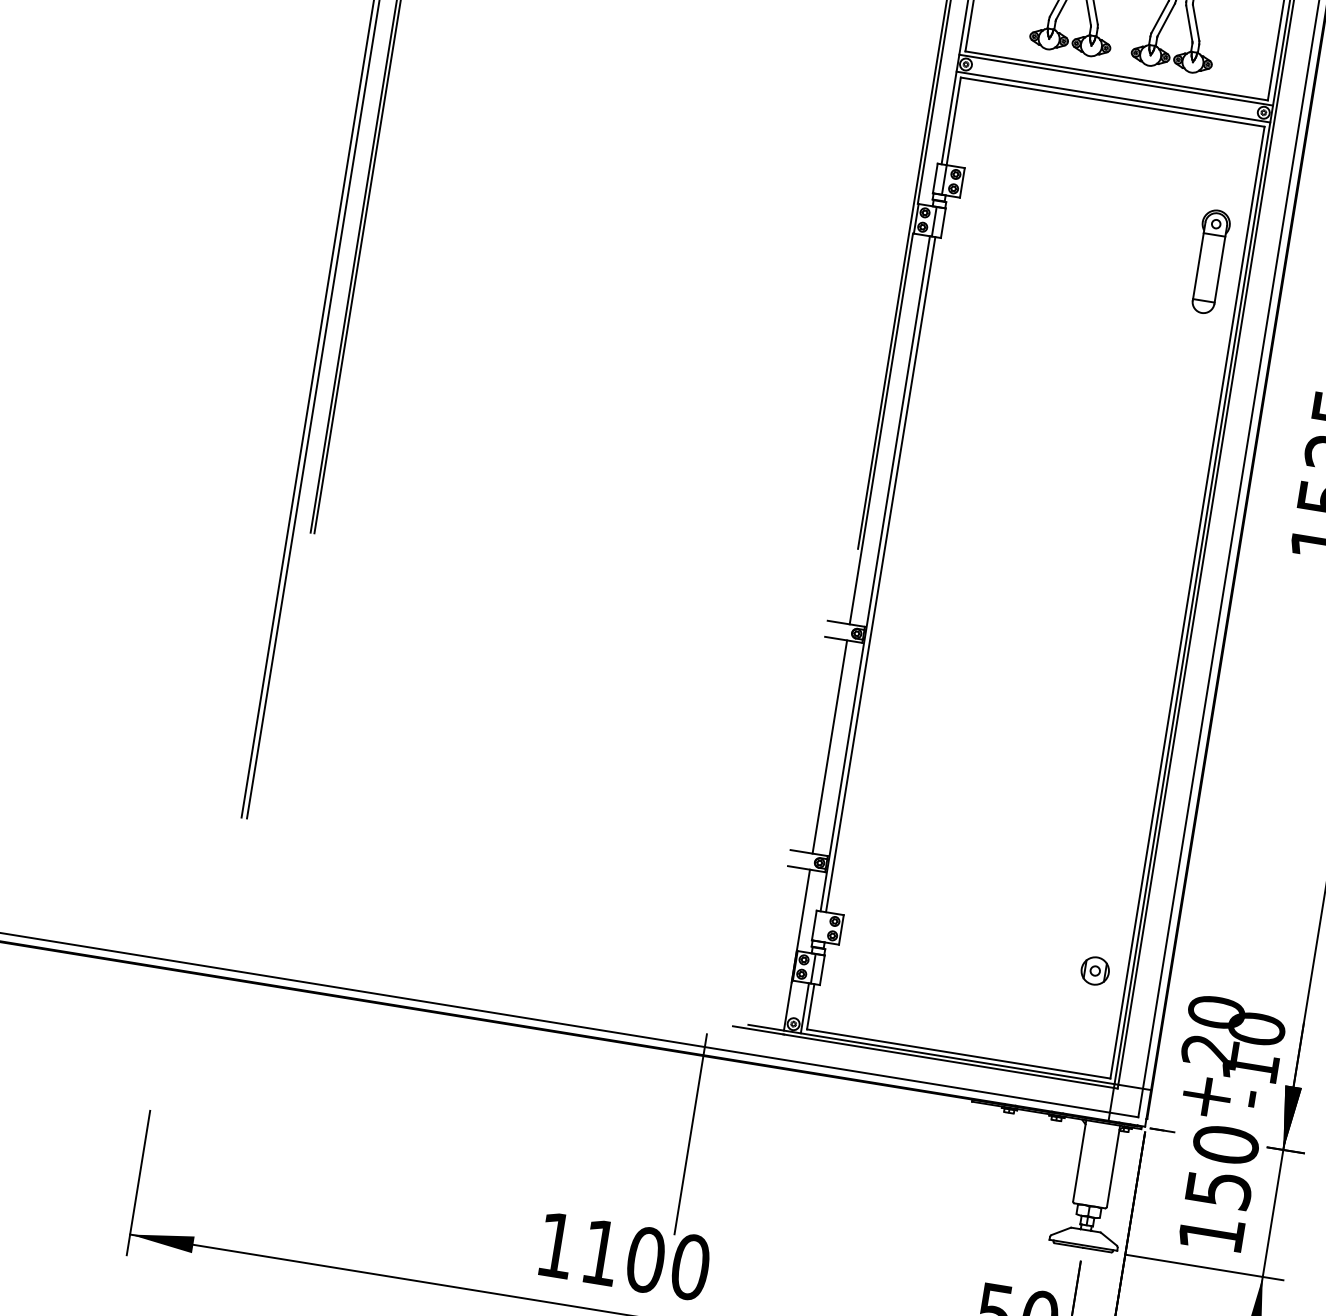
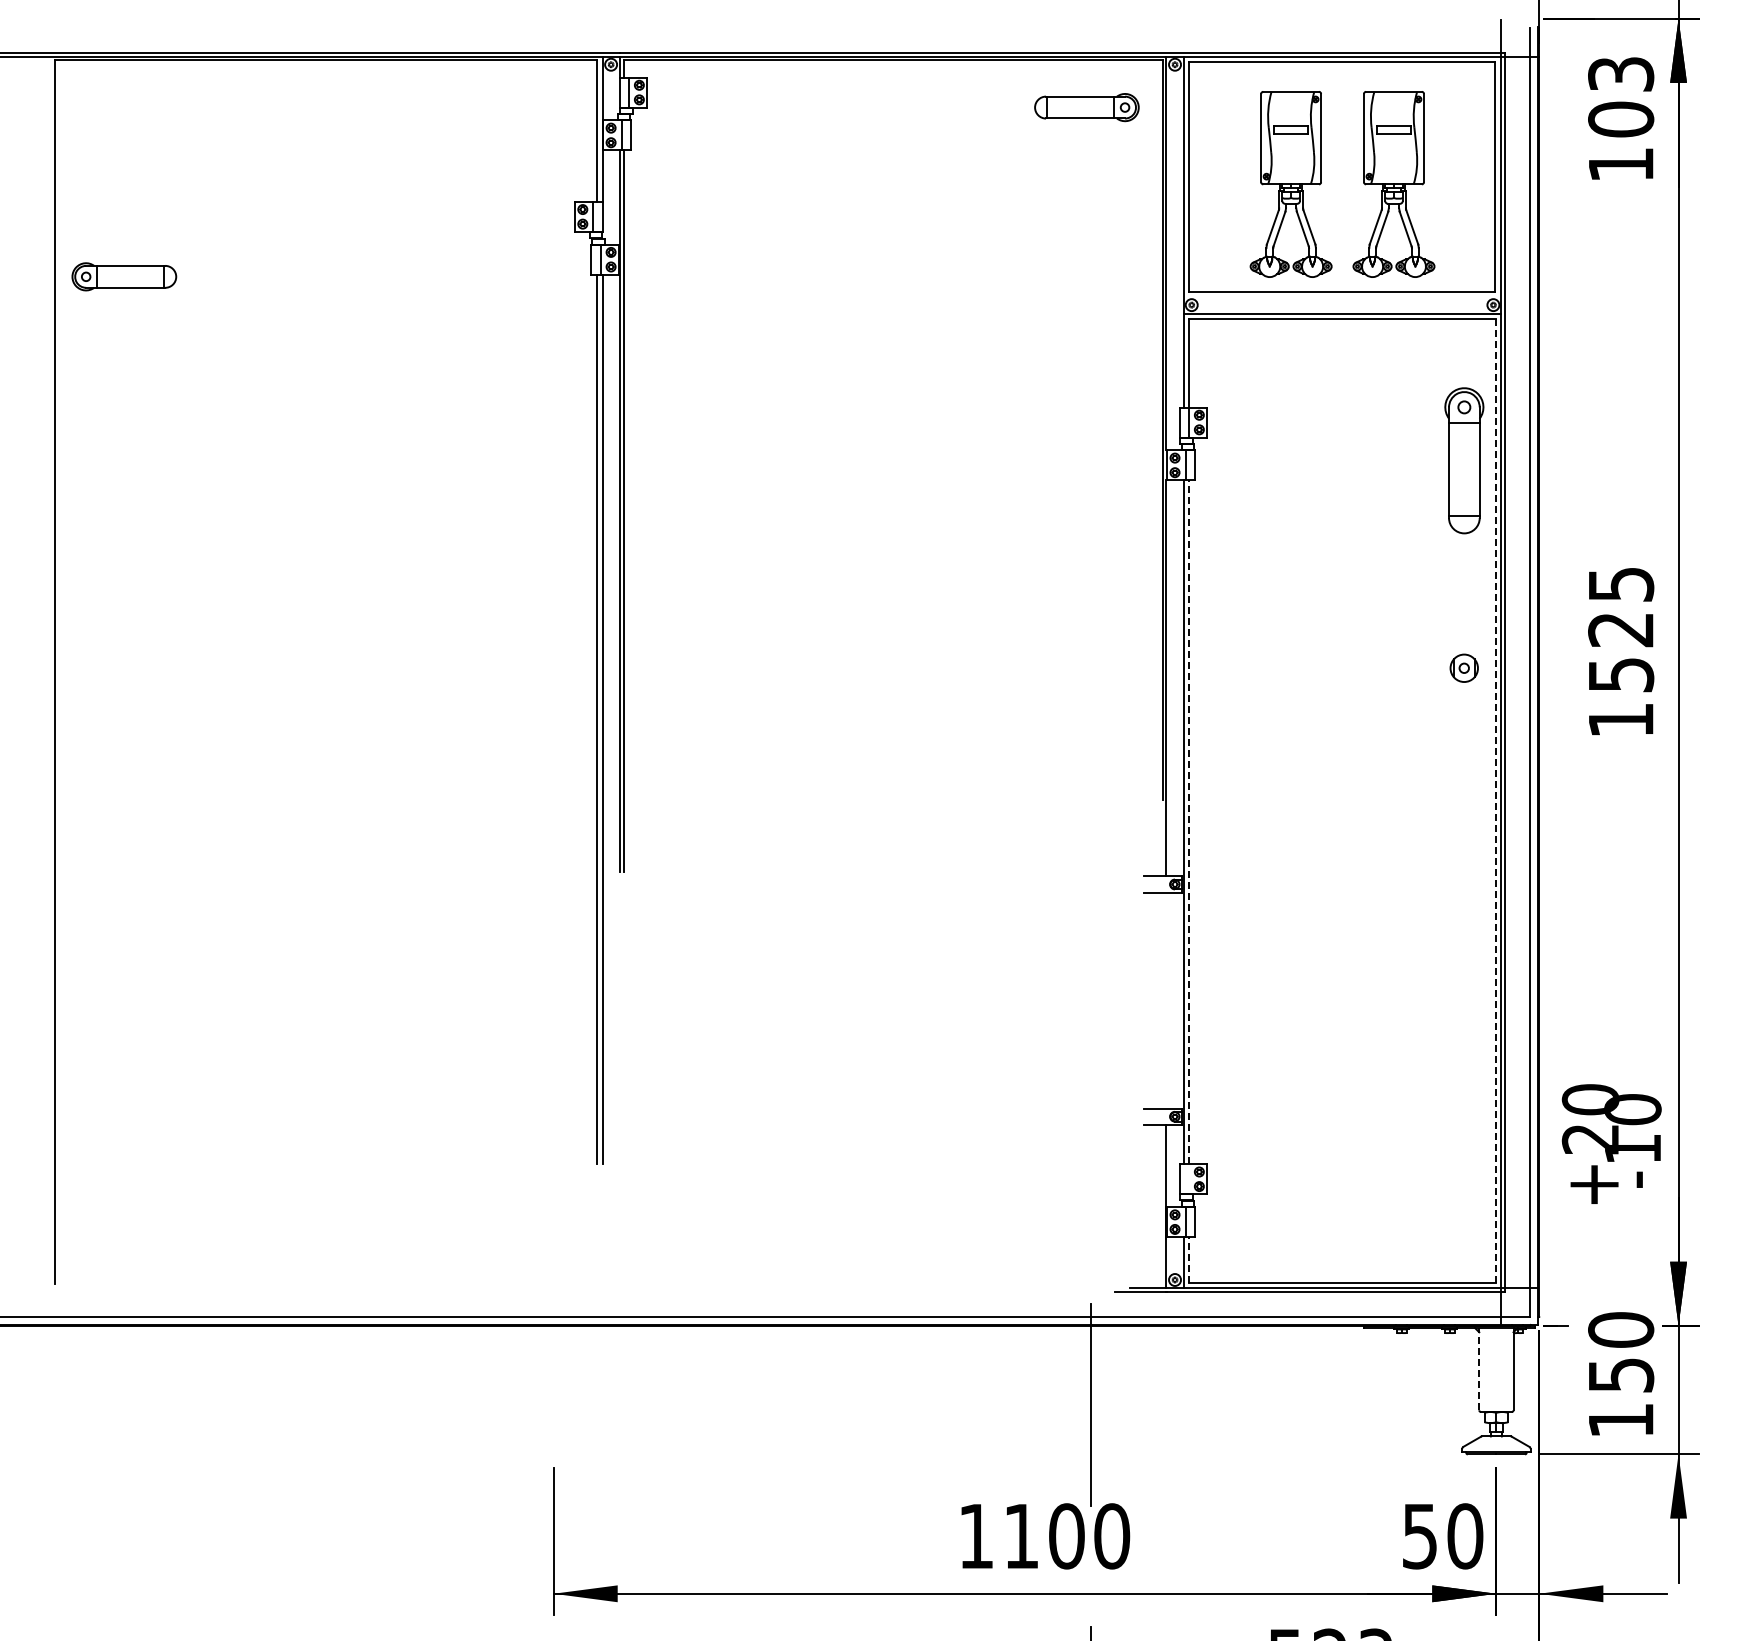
line: (1116, 80) -> (1342, 296), removed
part: (1209, 261) -> (1463, 460), size x1.4
line: (881, 574) -> (1189, 822), solid -> dashed
line: (1187, 603) -> (1496, 801), solid -> dashed
line: (829, 746) -> (1166, 1000), removed
part: (1094, 970) -> (1463, 667), moved
line: (811, 1007) -> (1189, 1260), solid -> dashed
text: (1230, 1058) -> (1611, 1143), moved
line: (1080, 1160) -> (1479, 1368), solid -> dashed

